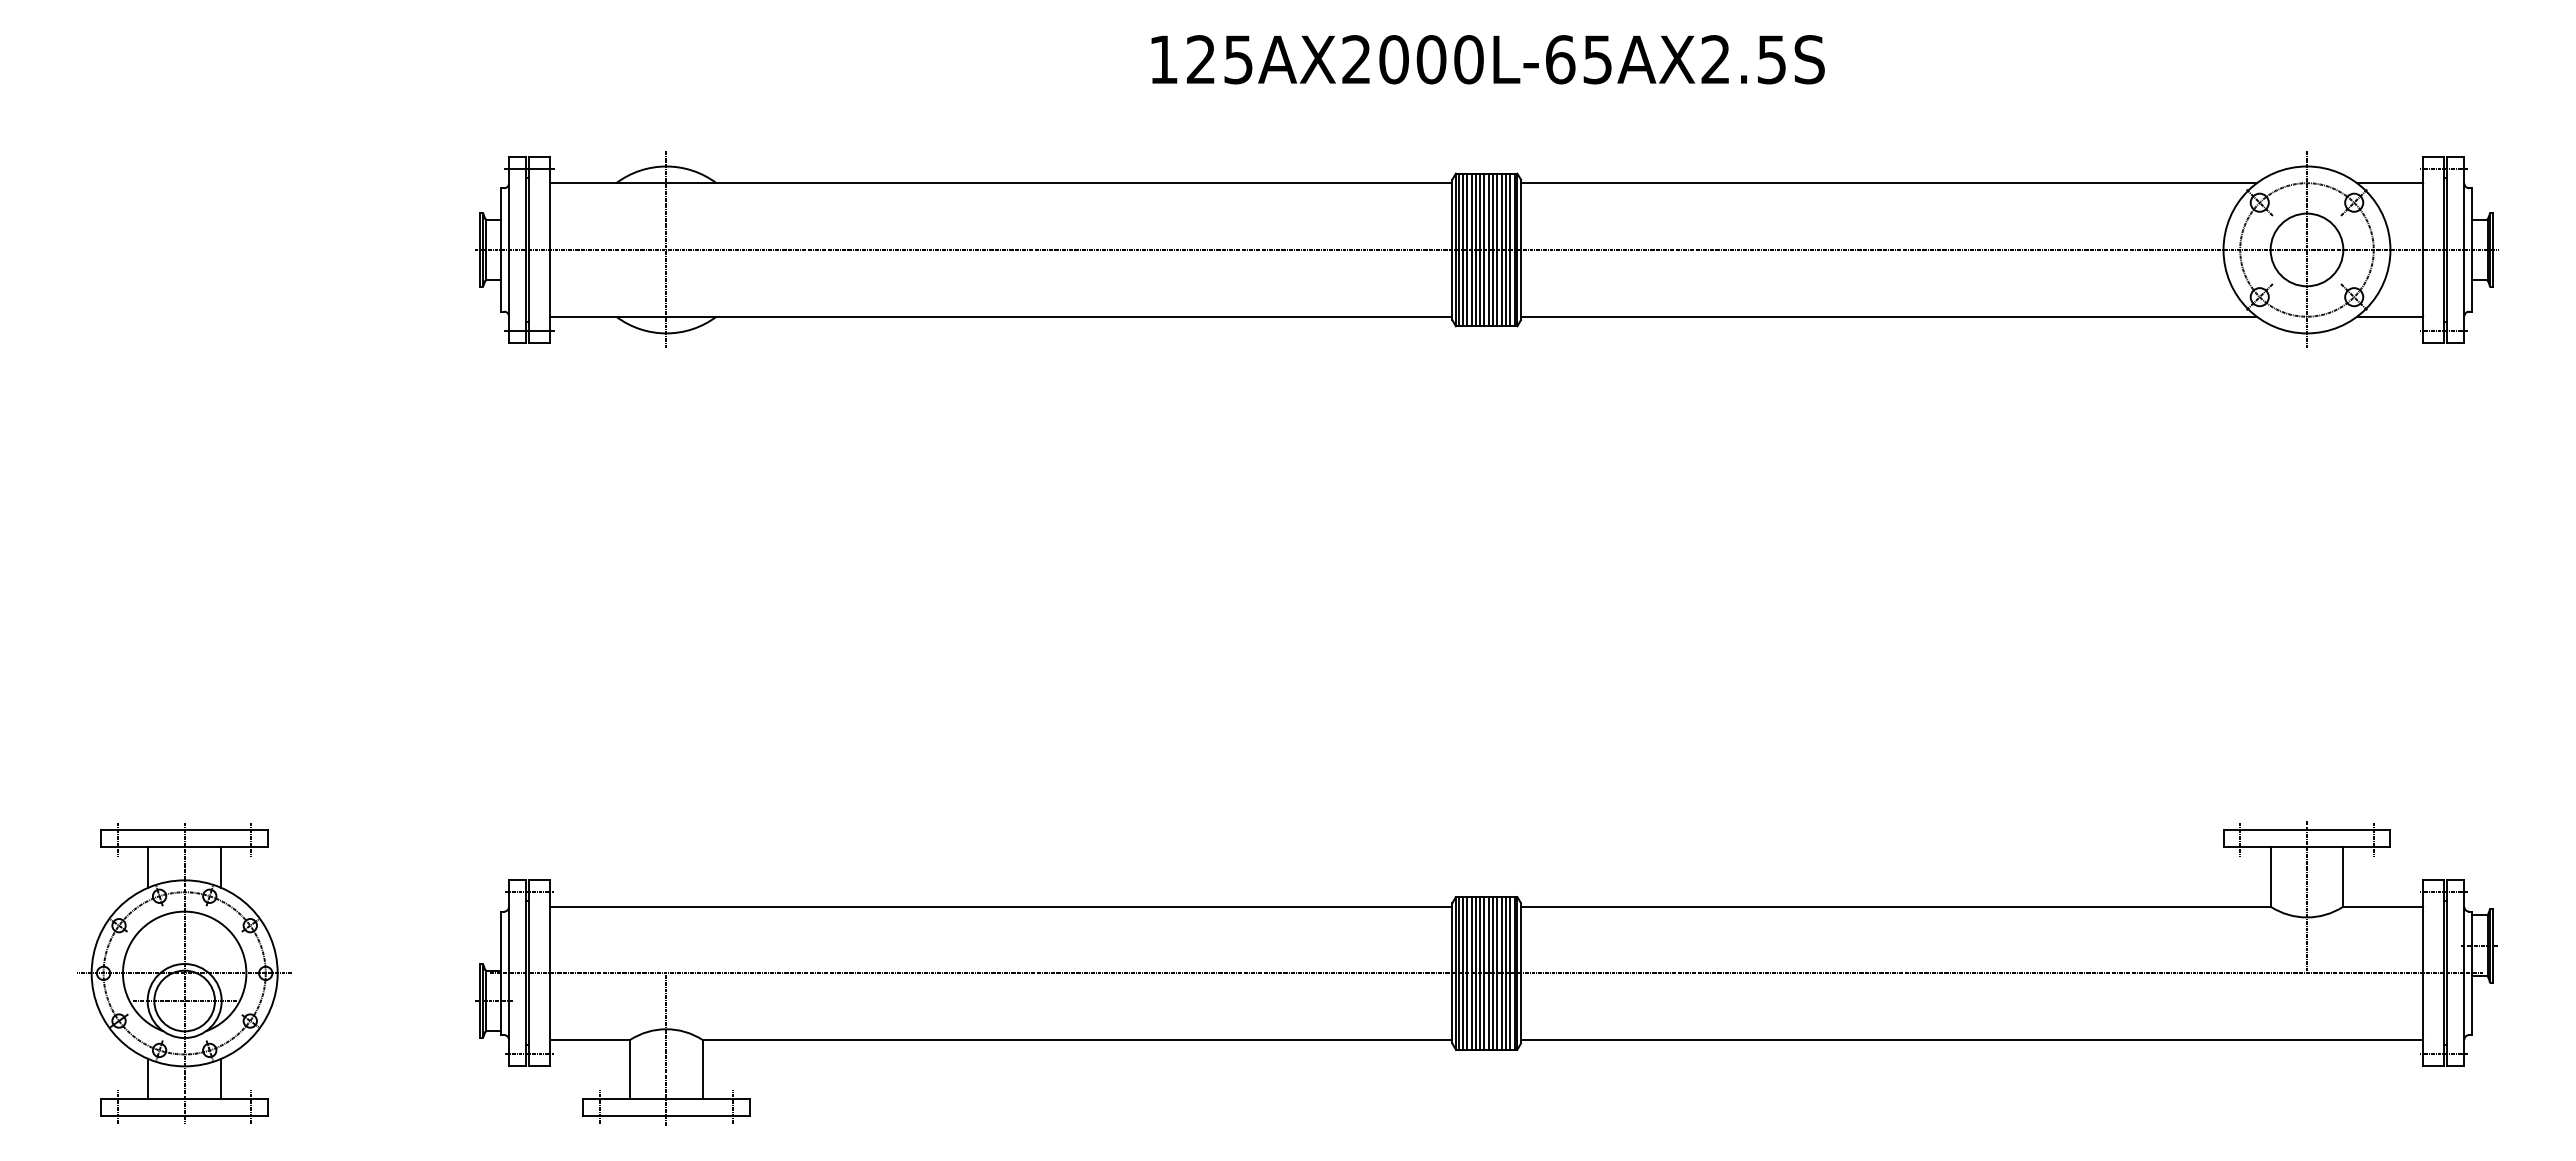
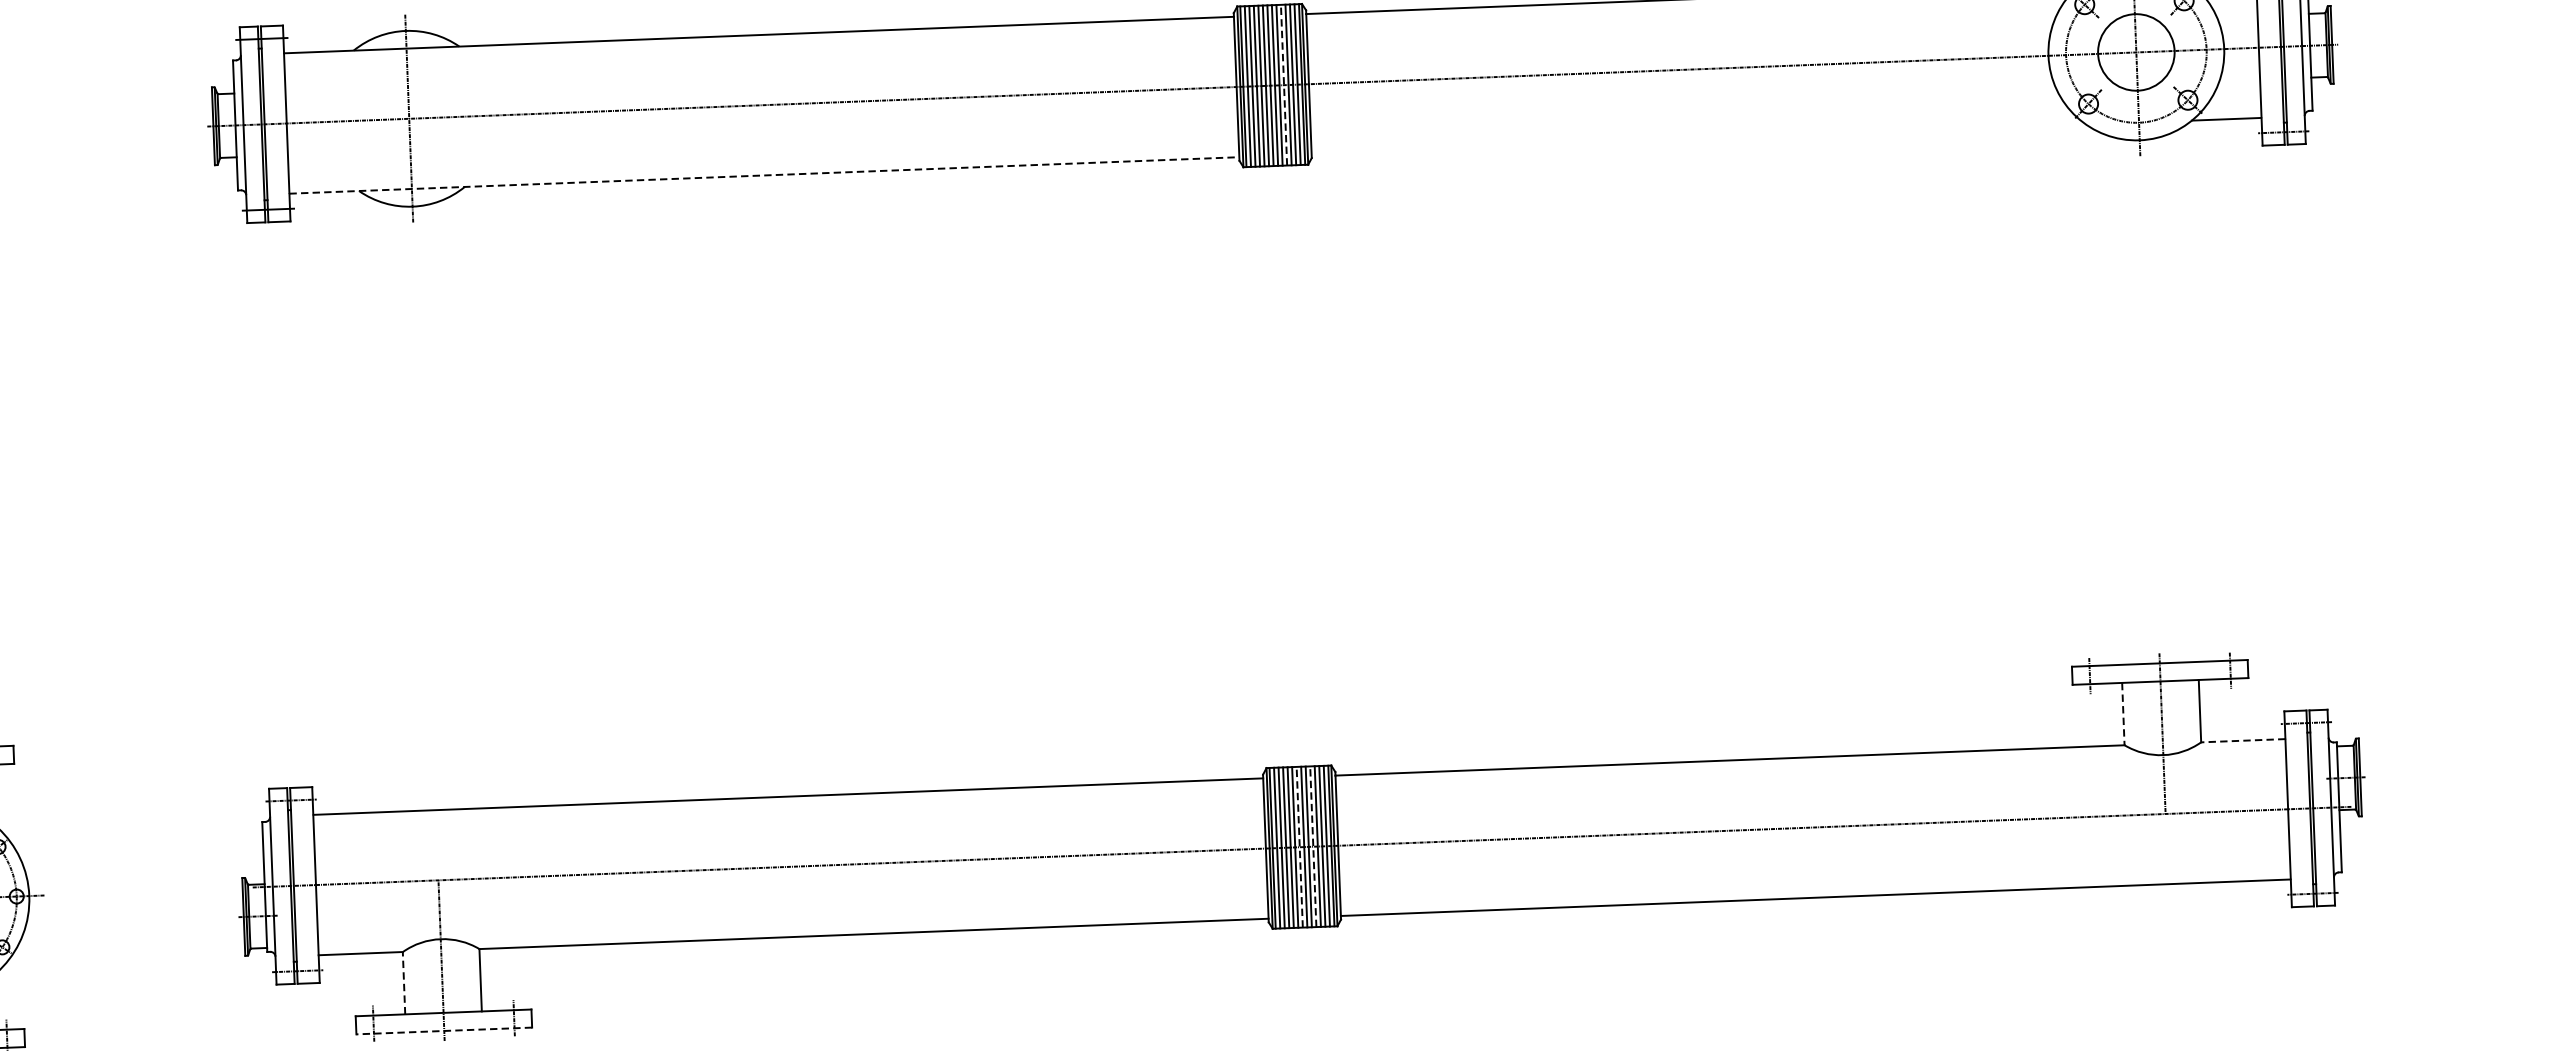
line: (1497, 249) -> (1284, 84), solid -> dashed
line: (1001, 316) -> (764, 175), solid -> dashed
line: (1888, 316) -> (1698, 139), removed
line: (2270, 877) -> (2123, 714), solid -> dashed
line: (2382, 906) -> (2242, 740), solid -> dashed
line: (1484, 972) -> (1299, 846), solid -> dashed
line: (1497, 972) -> (1313, 845), solid -> dashed
line: (629, 1069) -> (403, 983), solid -> dashed
line: (665, 1116) -> (443, 1031), solid -> dashed

